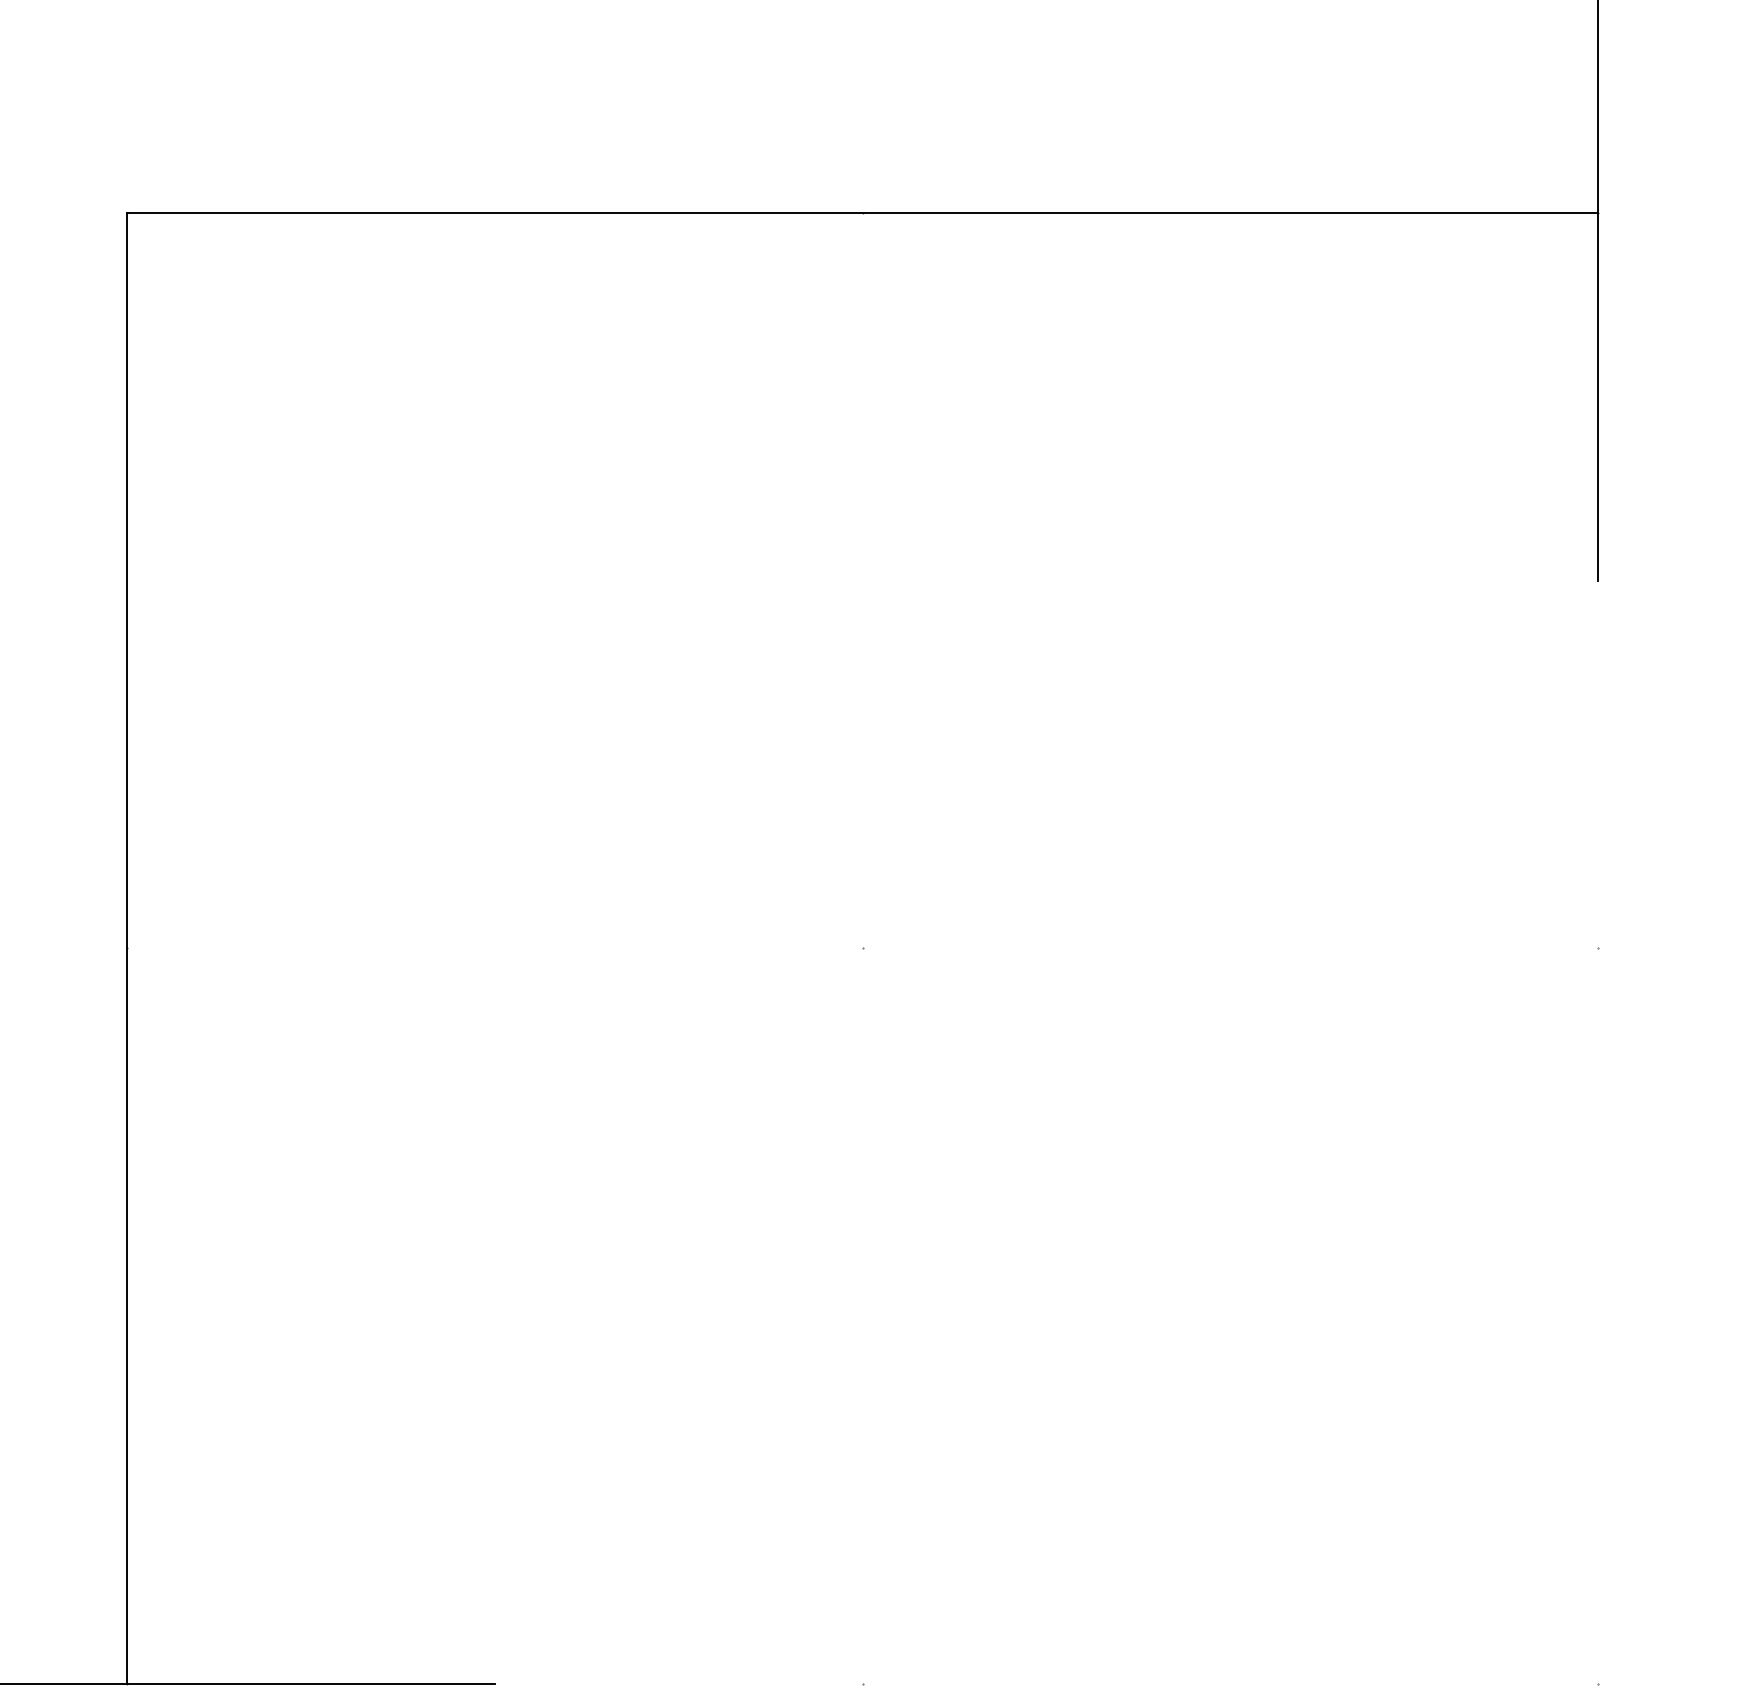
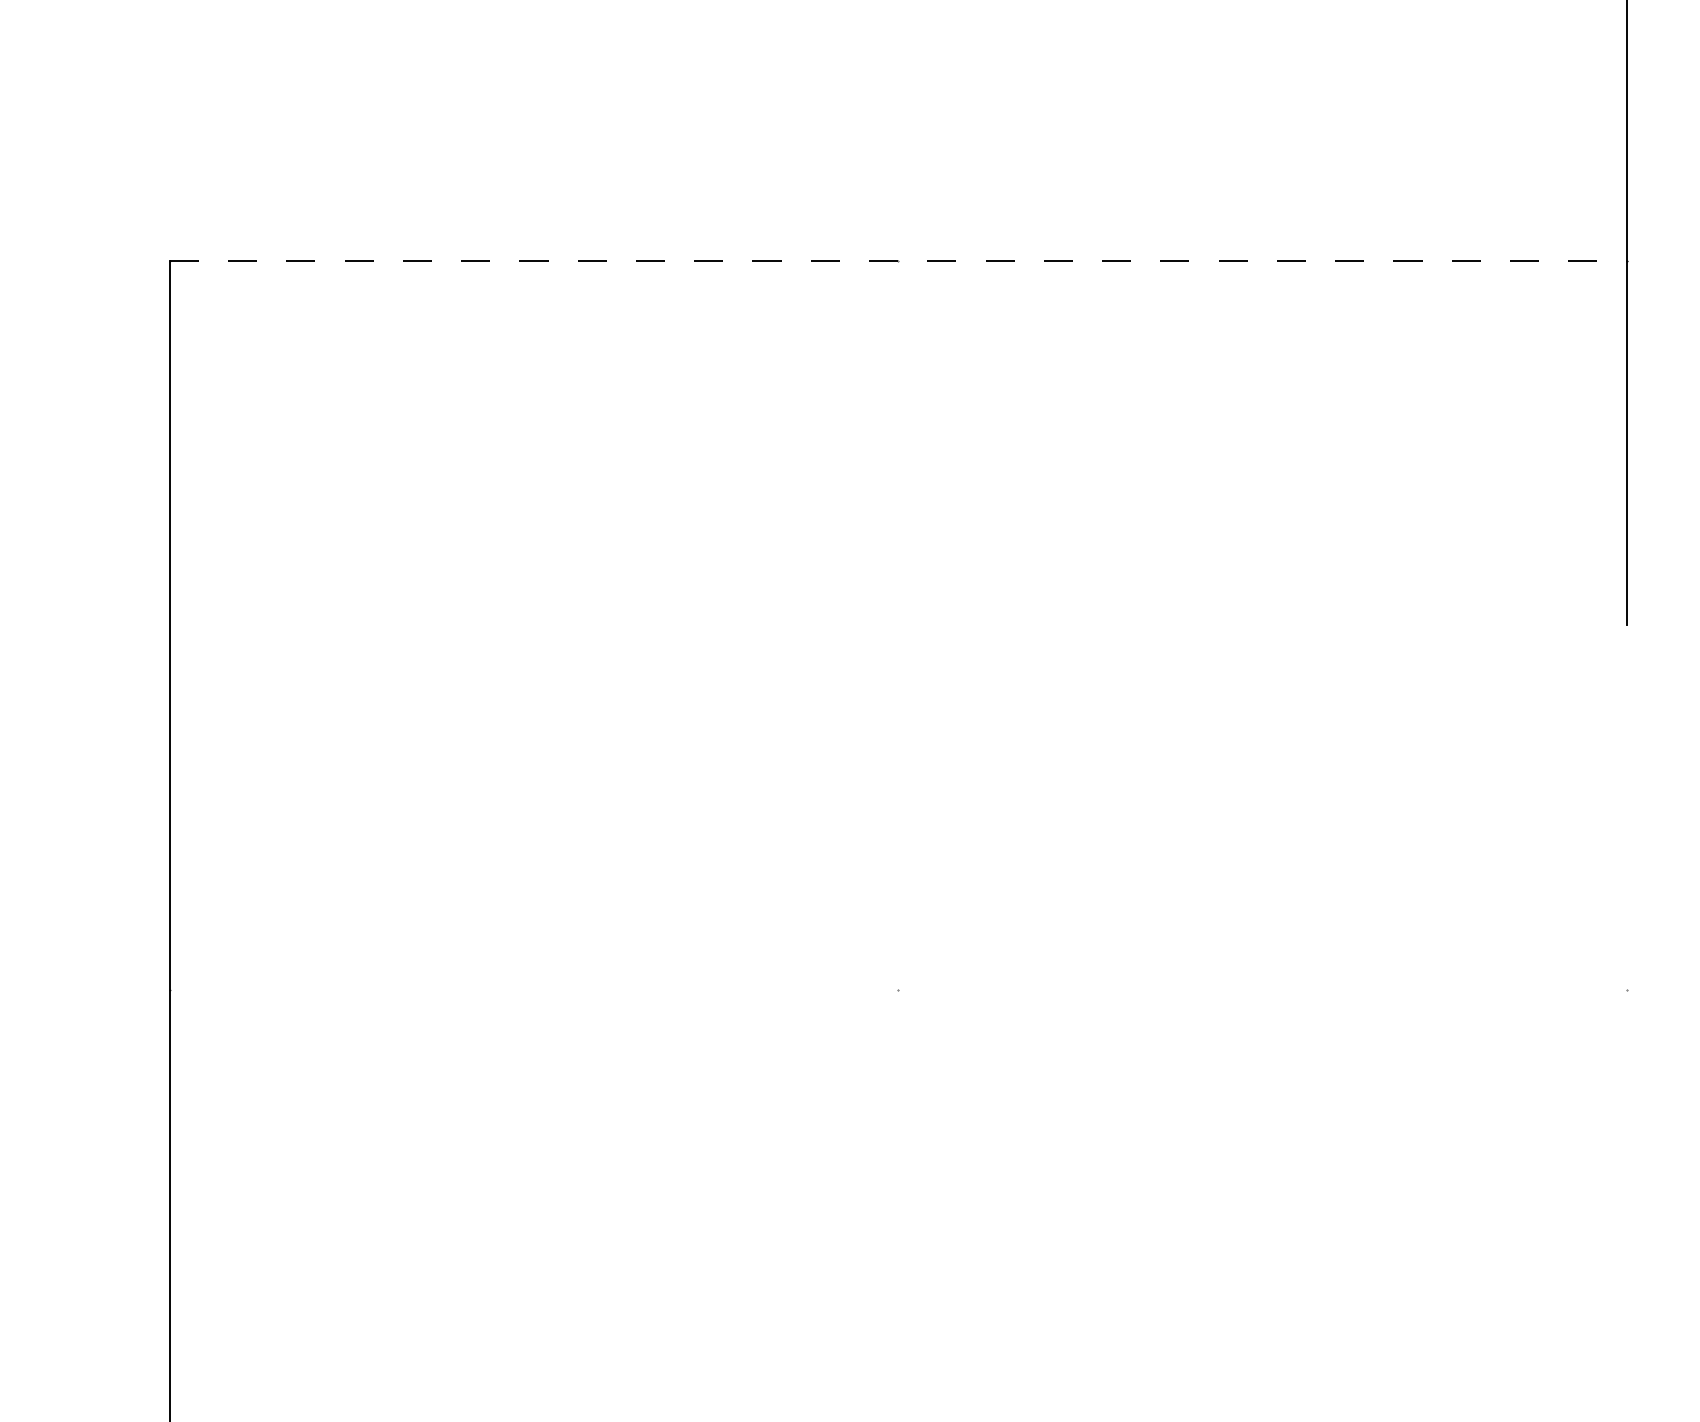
line: (862, 212) -> (898, 260), solid -> dashed

